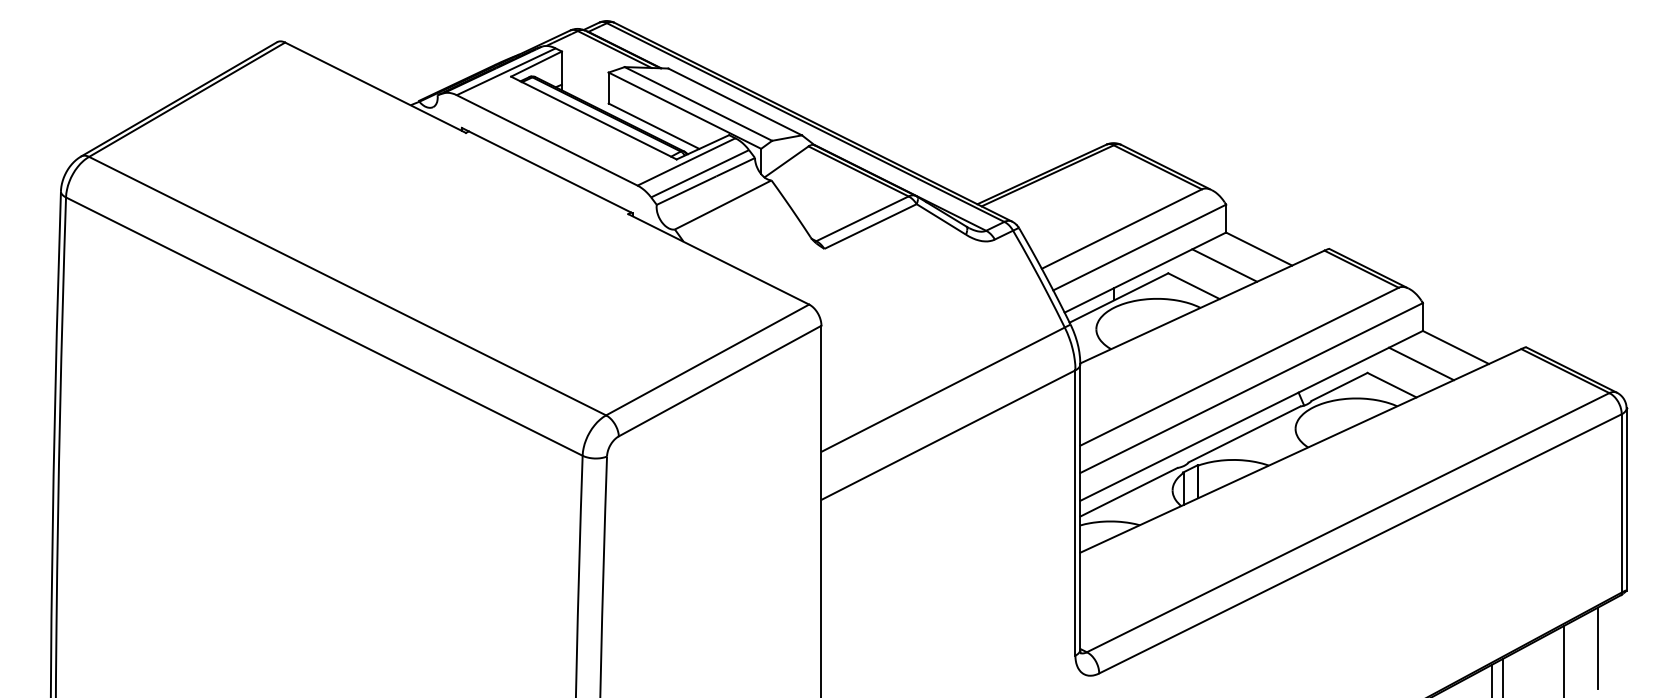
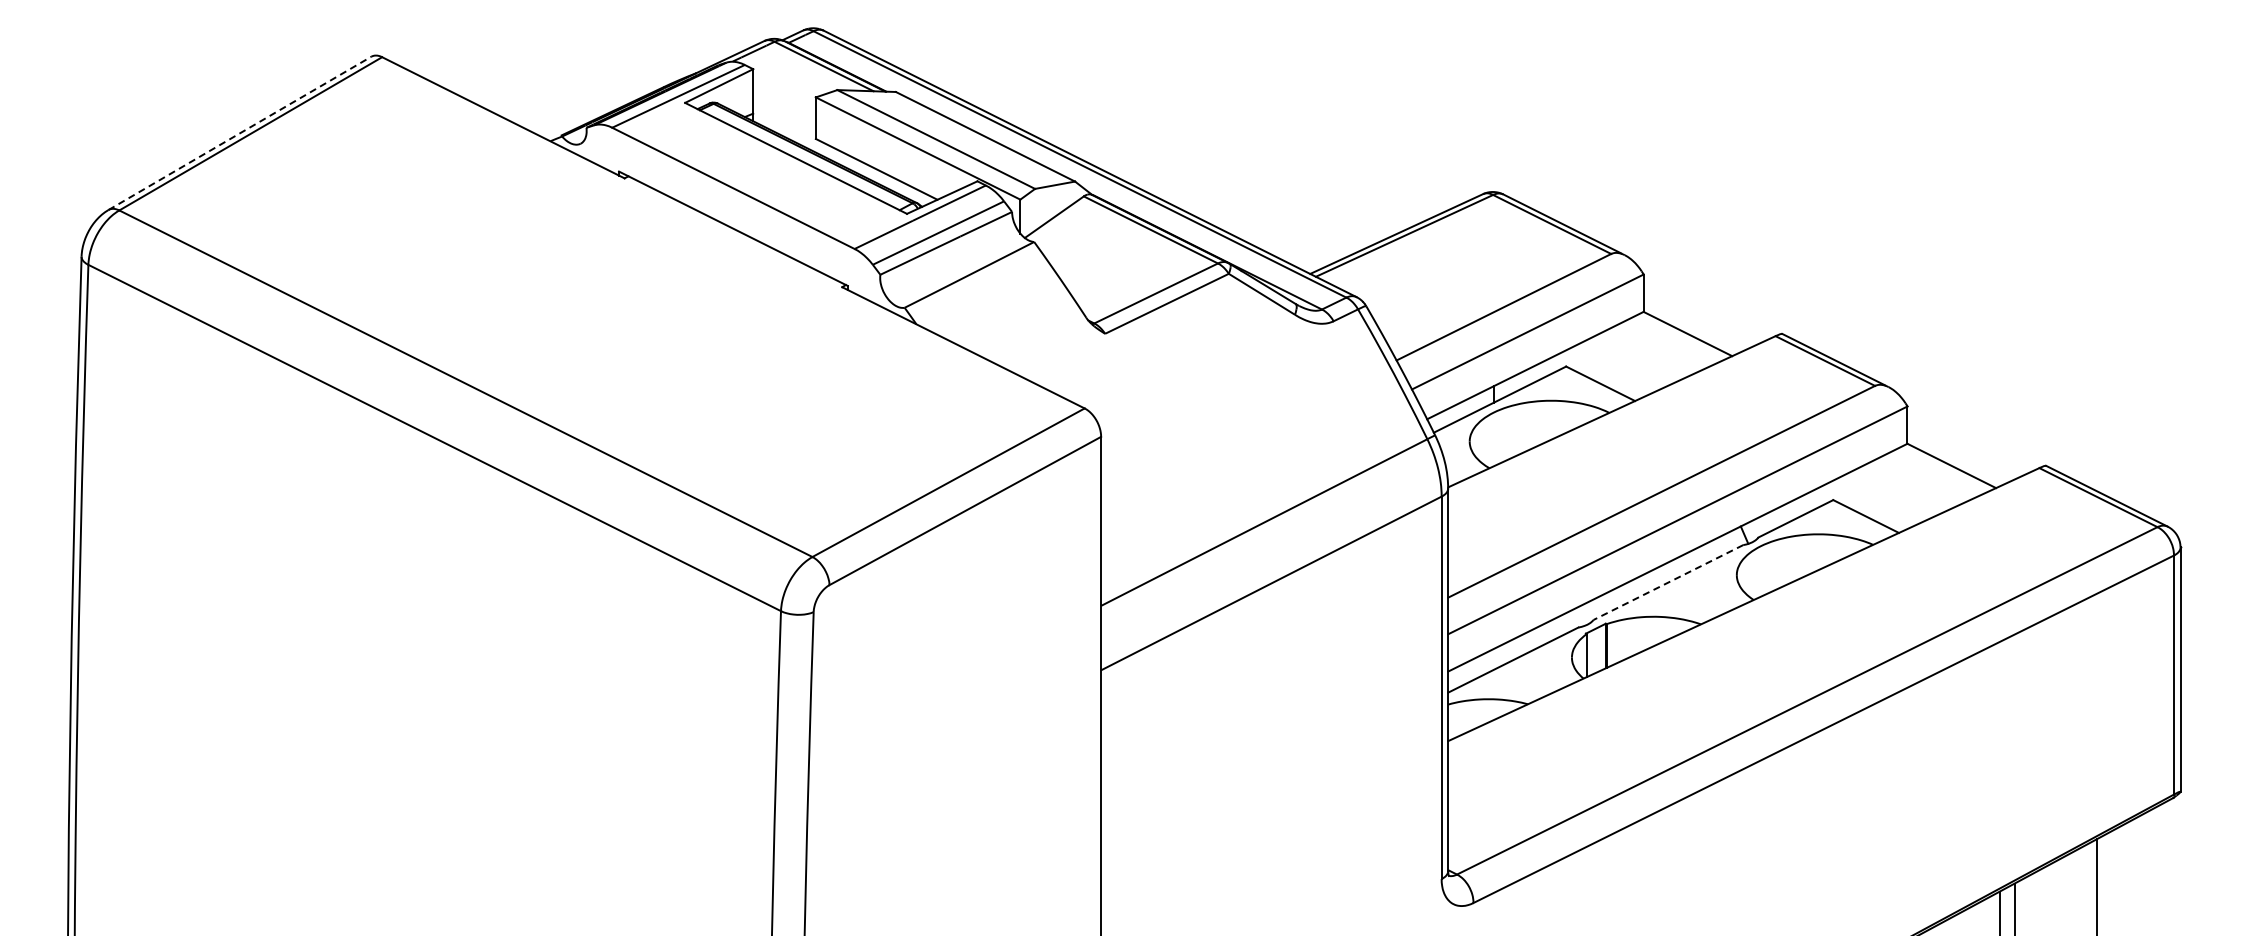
line: (179, 99) -> (240, 133), solid -> dashed
line: (1224, 265) -> (1641, 355), removed
line: (1421, 363) -> (1905, 487), removed
line: (1244, 434) -> (1668, 582), solid -> dashed
line: (1598, 647) -> (2142, 868), removed

